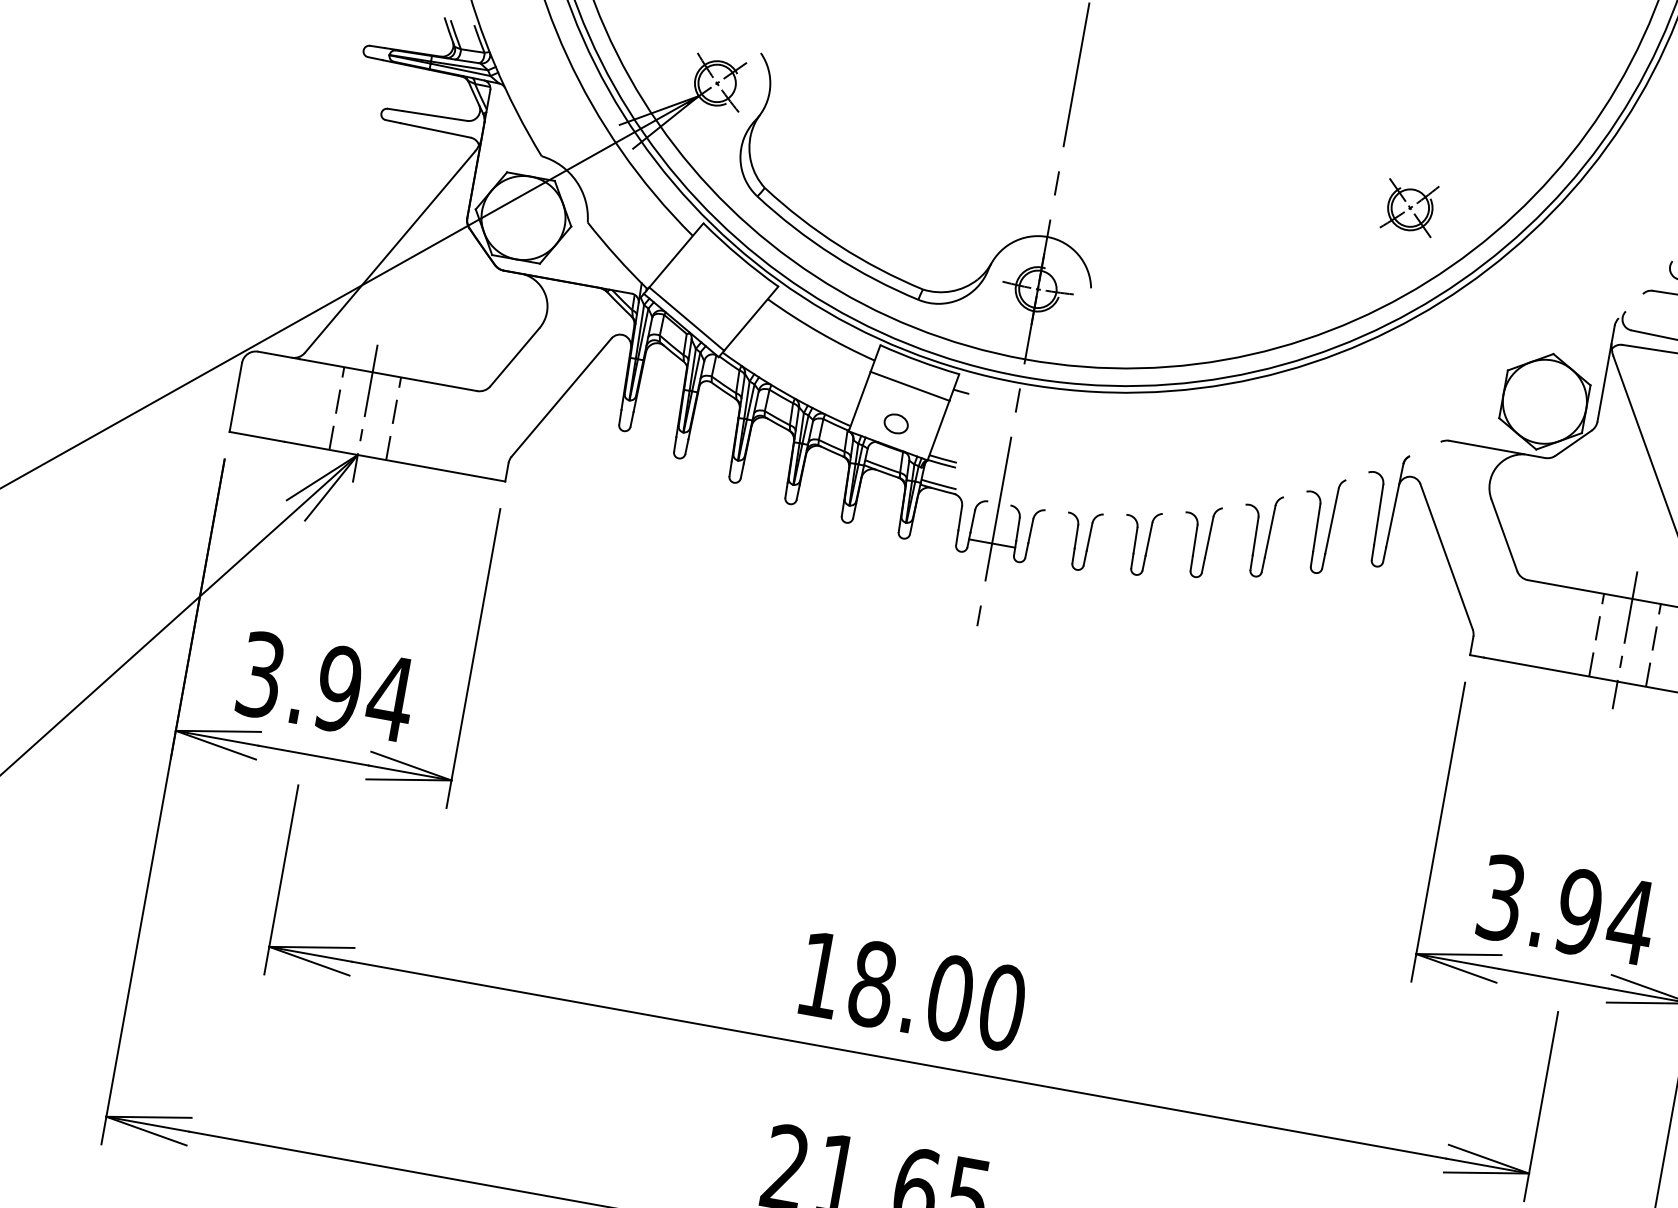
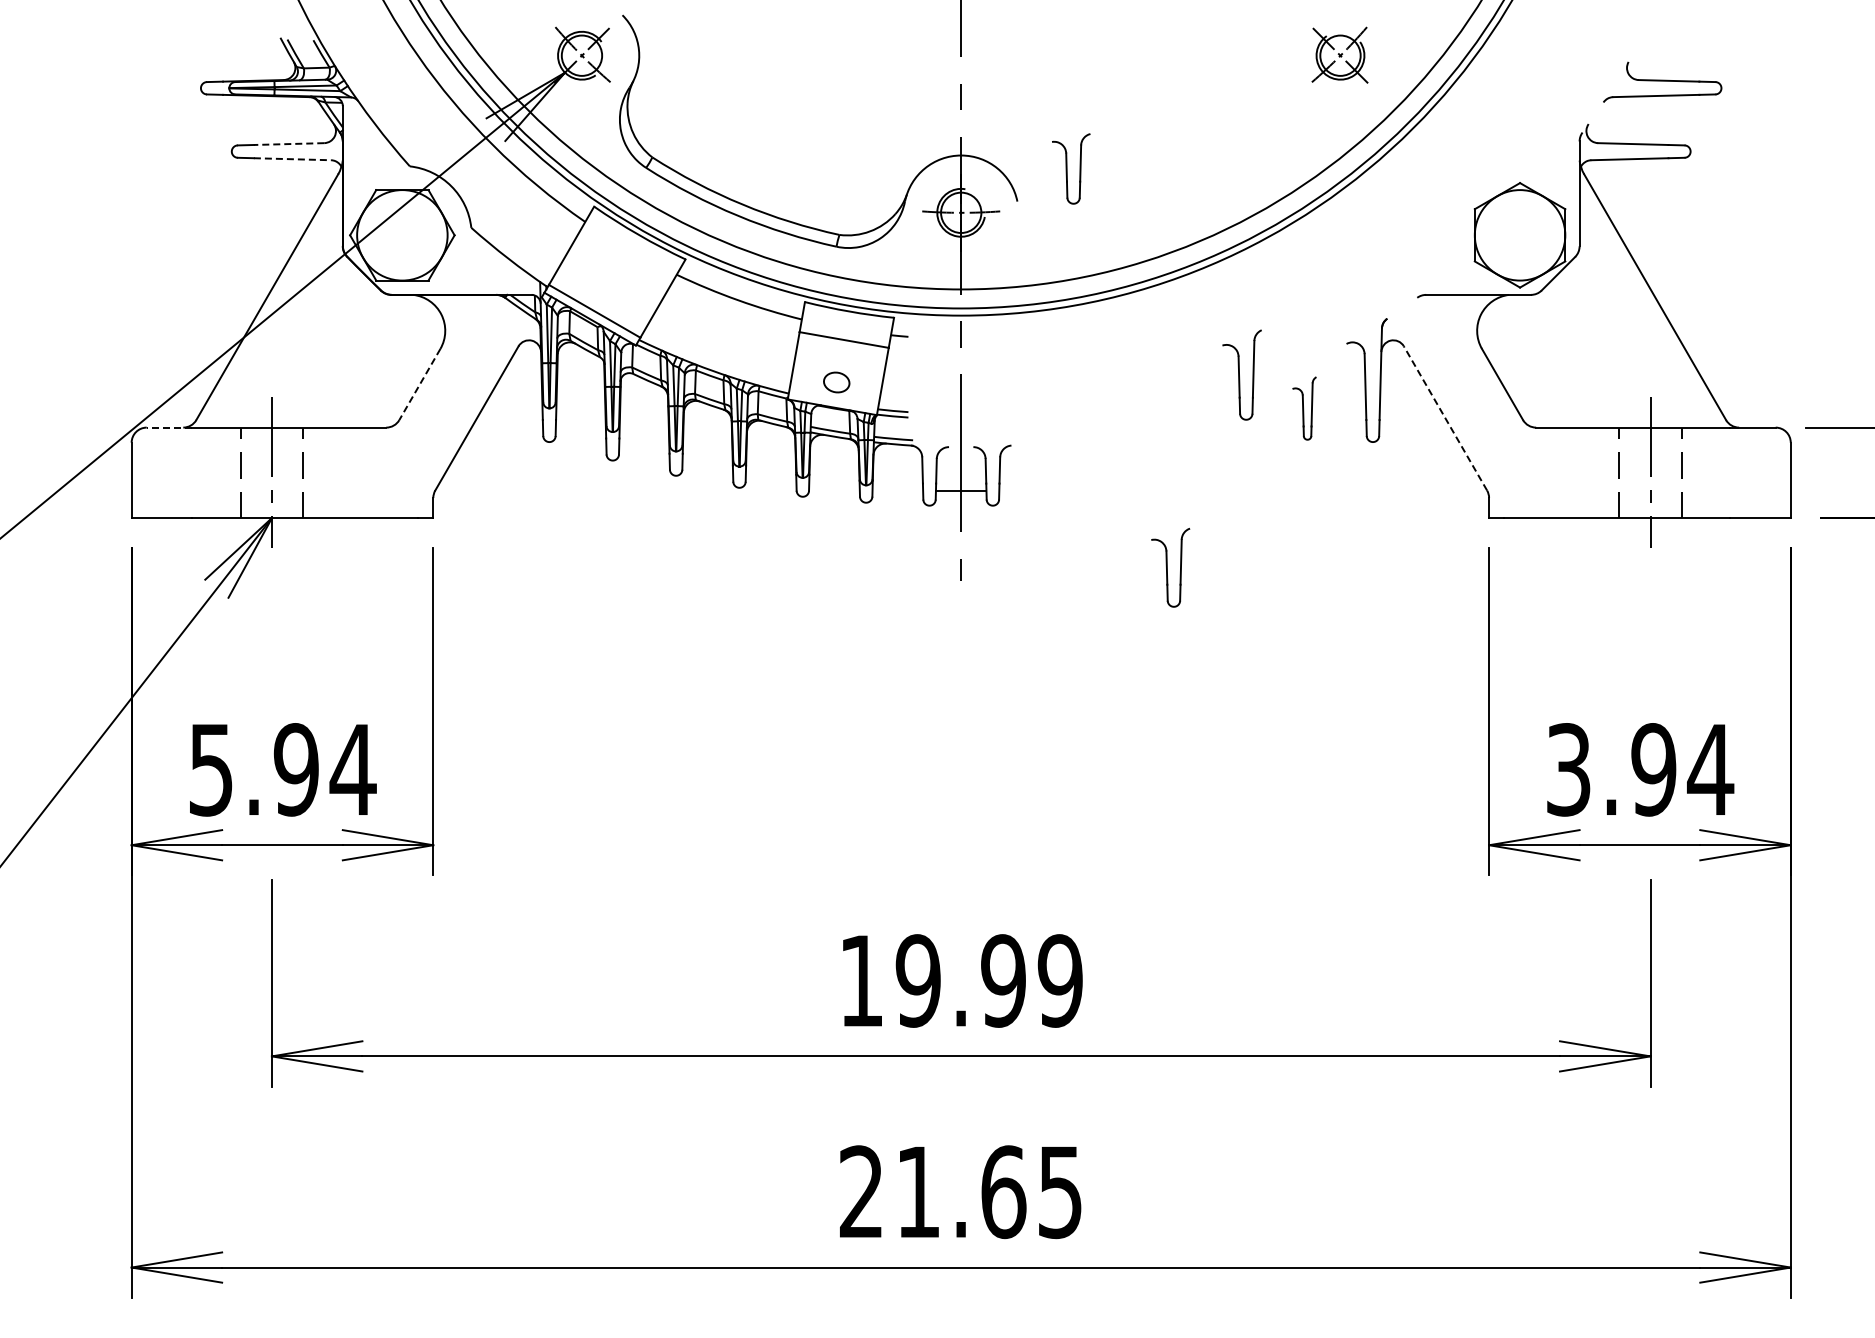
line: (434, 116) -> (288, 144), solid -> dashed
line: (435, 130) -> (292, 159), solid -> dashed
line: (279, 355) -> (169, 427), solid -> dashed
line: (514, 357) -> (419, 384), solid -> dashed
part: (1319, 524) -> (1304, 408), size x0.6
part: (1258, 534) -> (1241, 374), moved
part: (1080, 540) -> (1054, 470), removed
part: (1198, 540) -> (1170, 567), moved
part: (1139, 542) -> (1071, 168), moved
line: (1446, 555) -> (1445, 417), solid -> dashed
text: (260, 674) -> (210, 769), 3.94 -> 5.94
text: (937, 995) -> (989, 980), 18.00 -> 19.99

